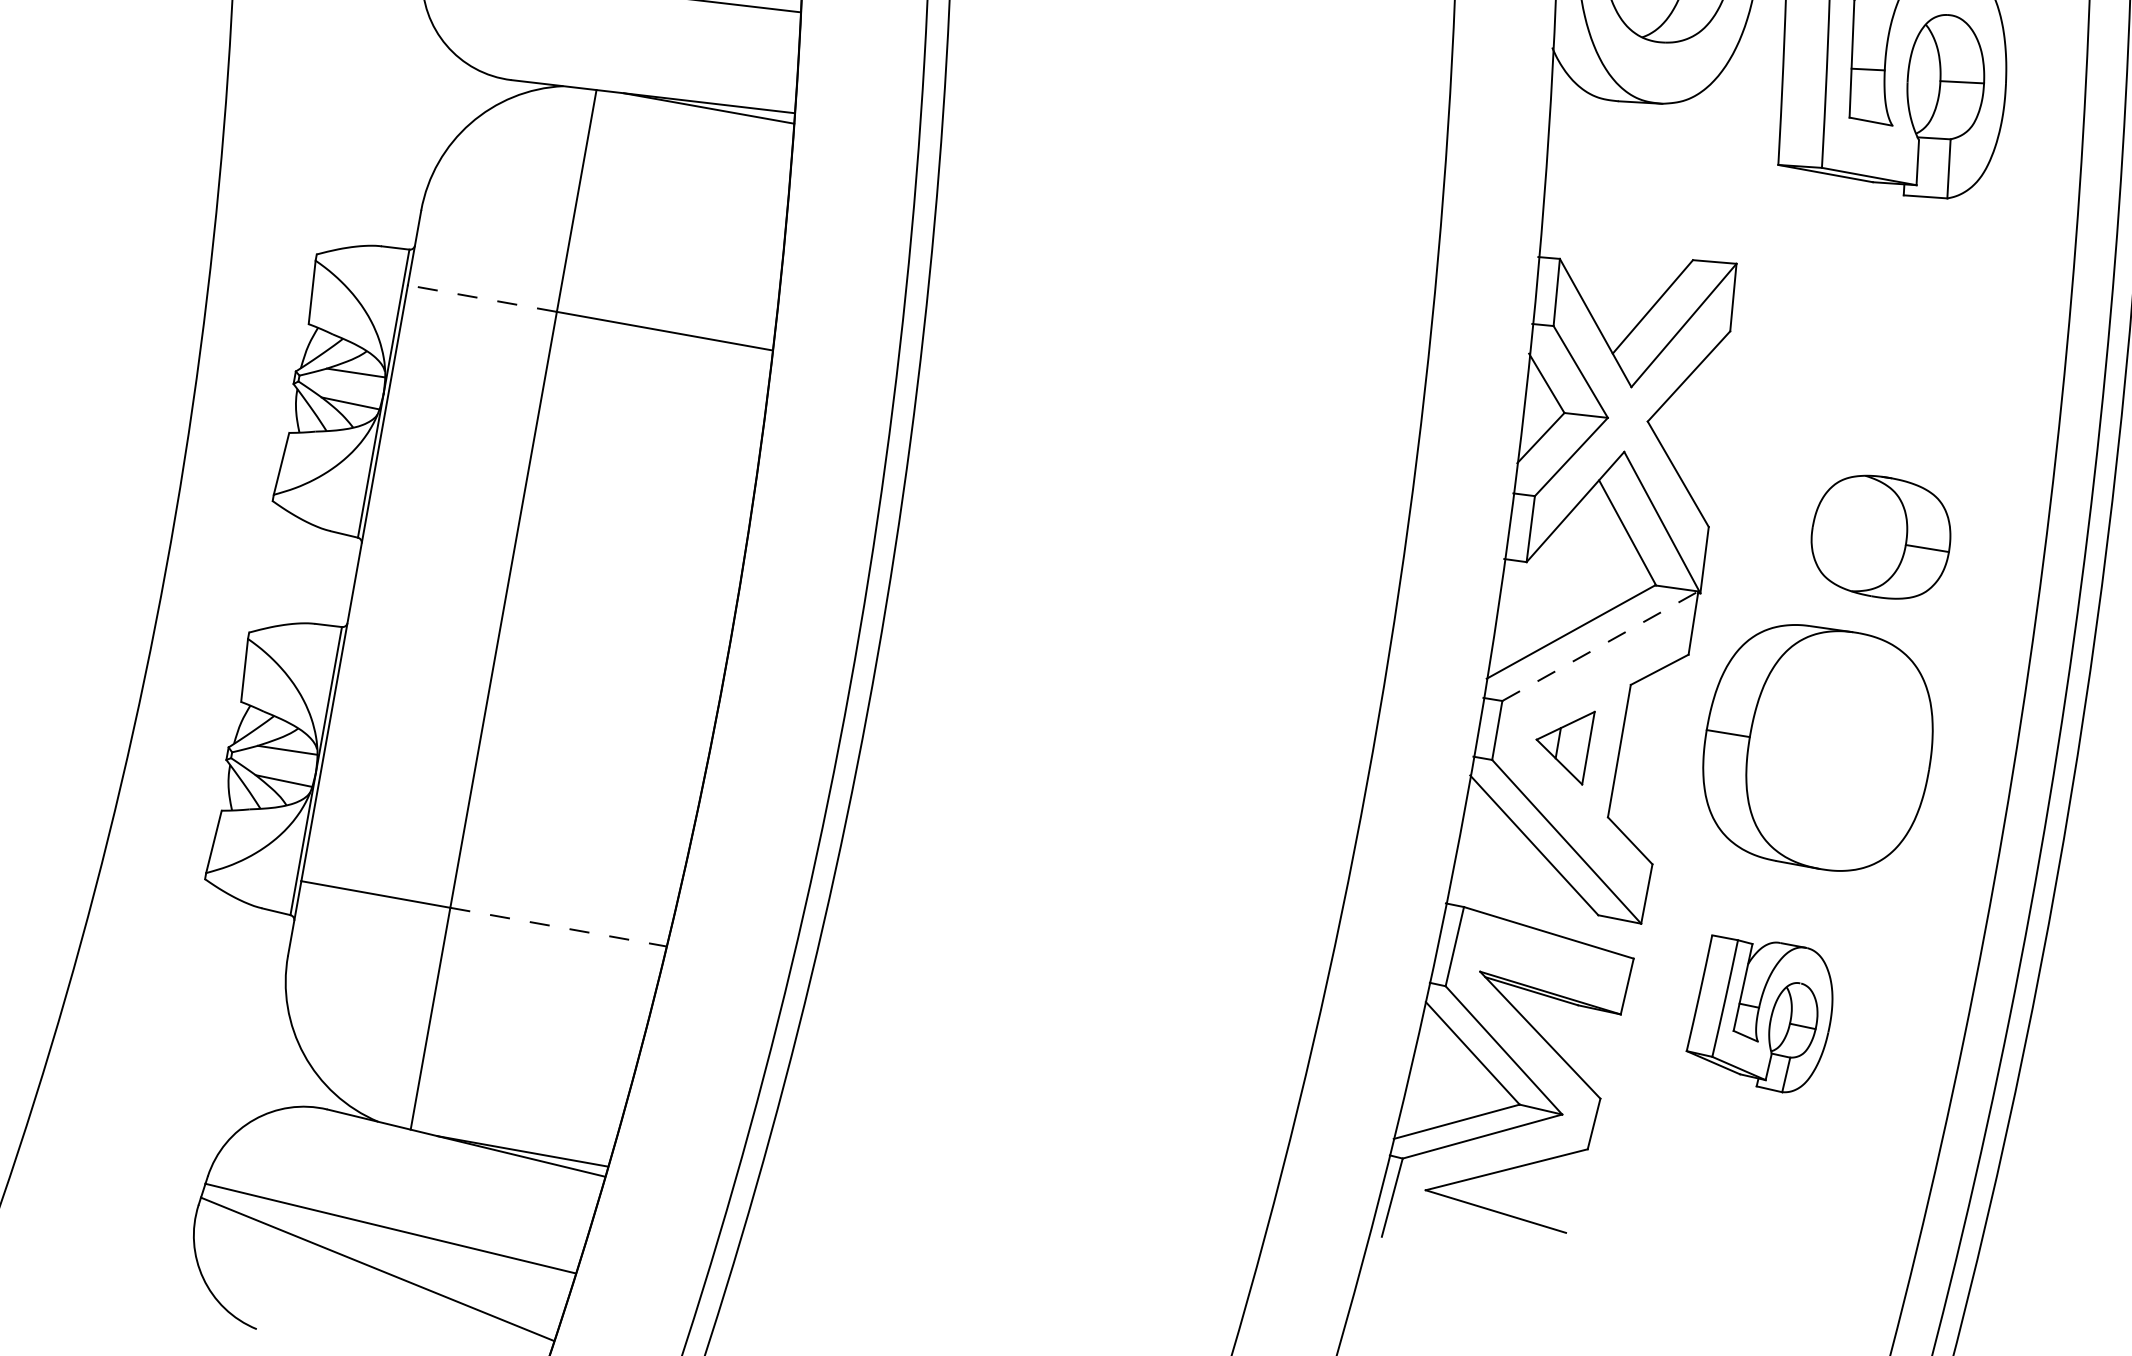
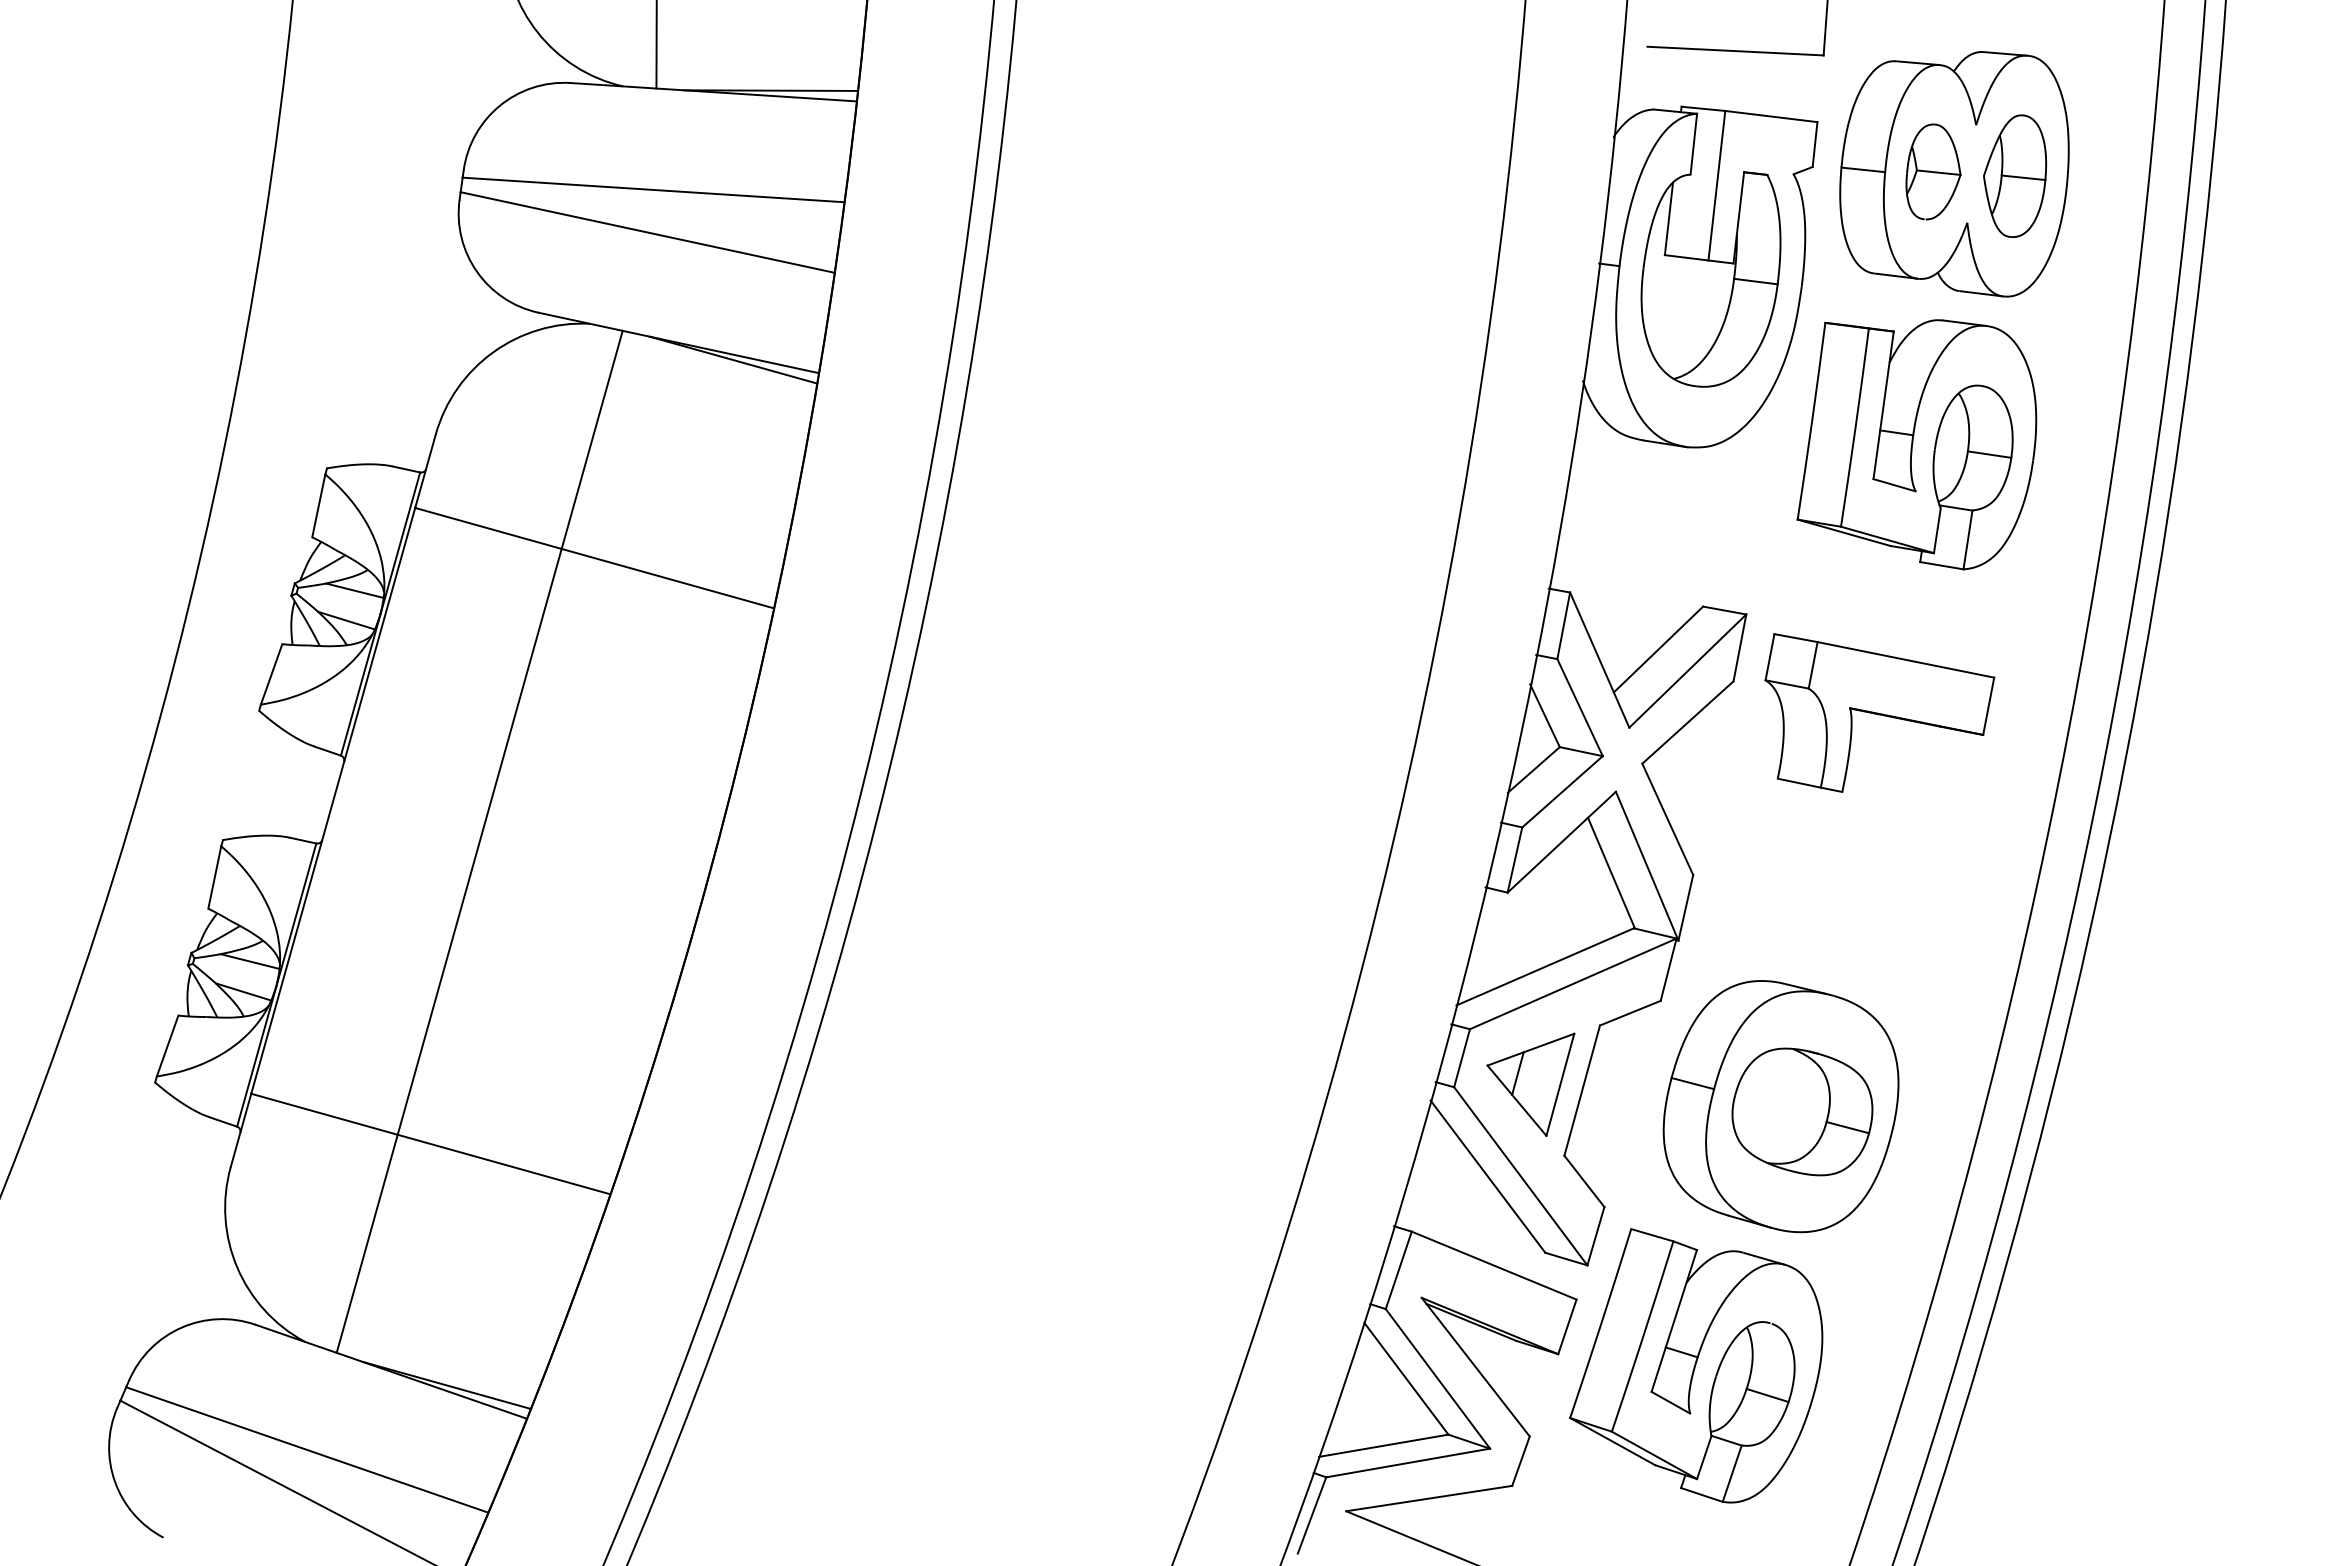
line: (481, 298) -> (487, 528), dashed -> solid
part: (1877, 348) -> (1879, 712), added
part: (1880, 536) -> (1802, 1111), moved
line: (1600, 645) -> (1573, 983), dashed -> solid
part: (1567, 749) -> (1530, 1084), size x1.43
line: (558, 927) -> (504, 1164), dashed -> solid
part: (1758, 1012) -> (1696, 1365), size x1.67

